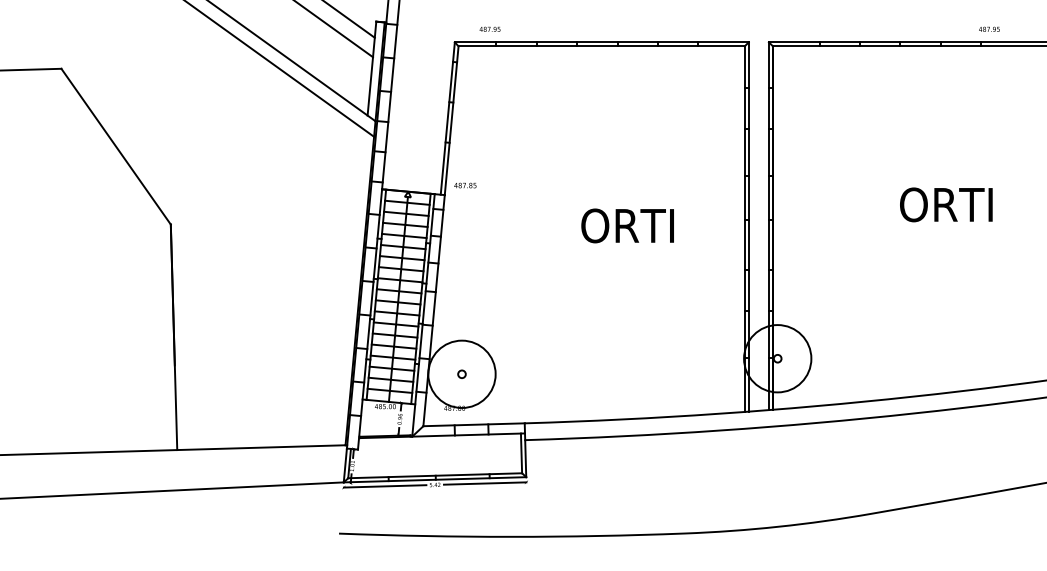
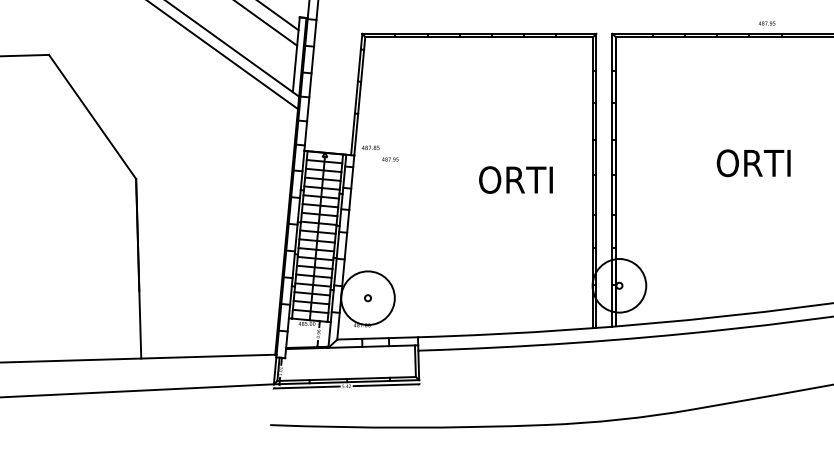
text: (490, 29) -> (390, 159), moved
text: (988, 29) -> (766, 23), moved
text: (627, 225) -> (515, 179), moved

